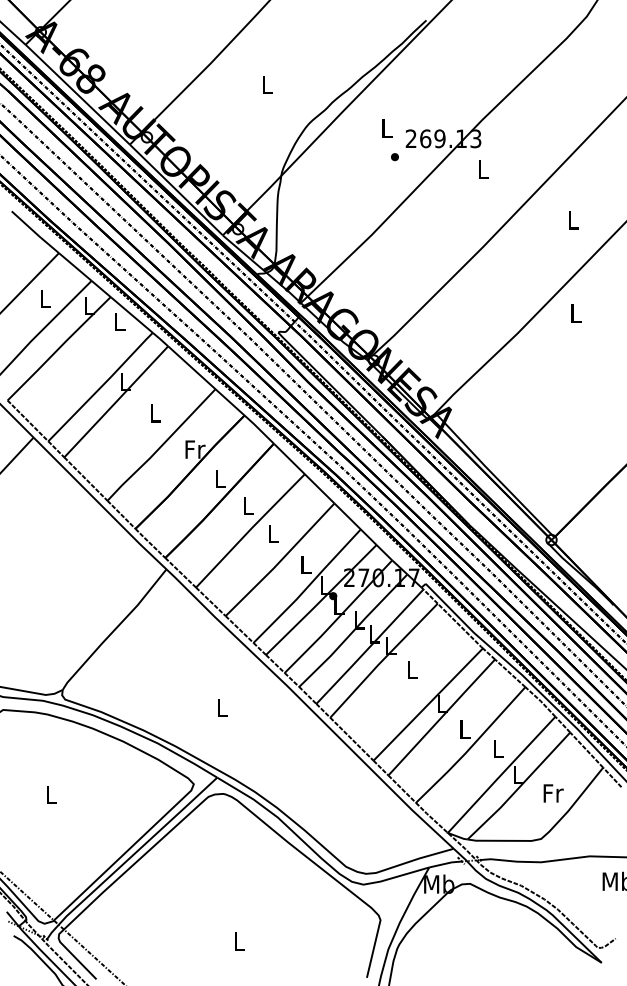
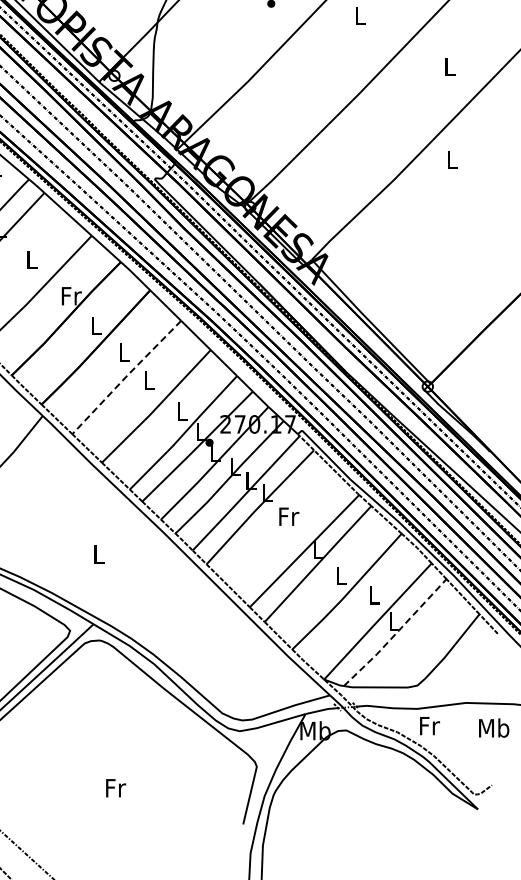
line: (249, 530) -> (125, 377), solid -> dashed
text: (412, 670) -> (288, 517), L -> Fr
line: (519, 787) -> (395, 634), solid -> dashed
text: (553, 793) -> (429, 726), moved
text: (239, 941) -> (115, 788), L -> Fr

